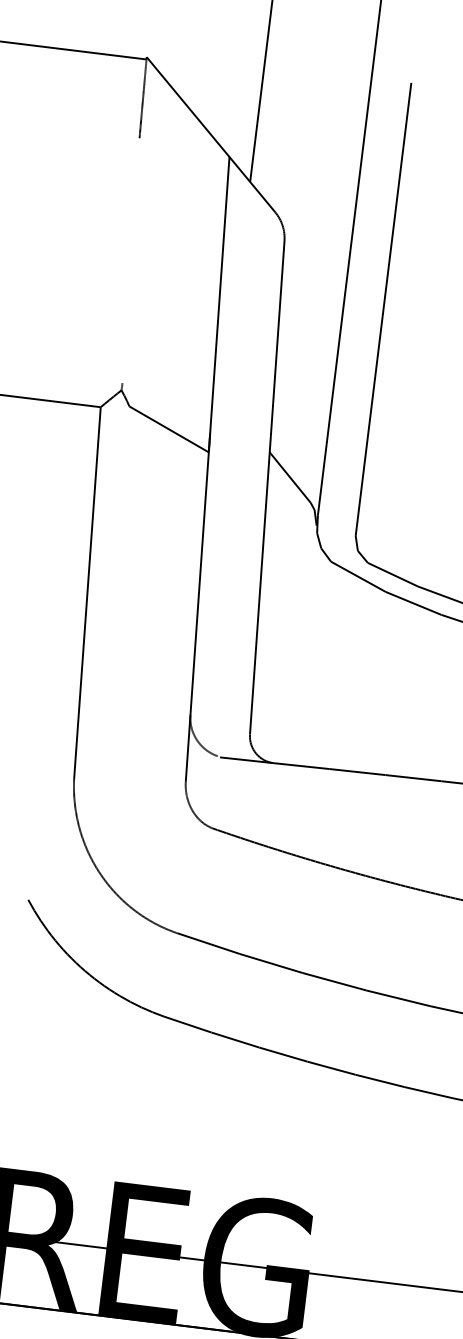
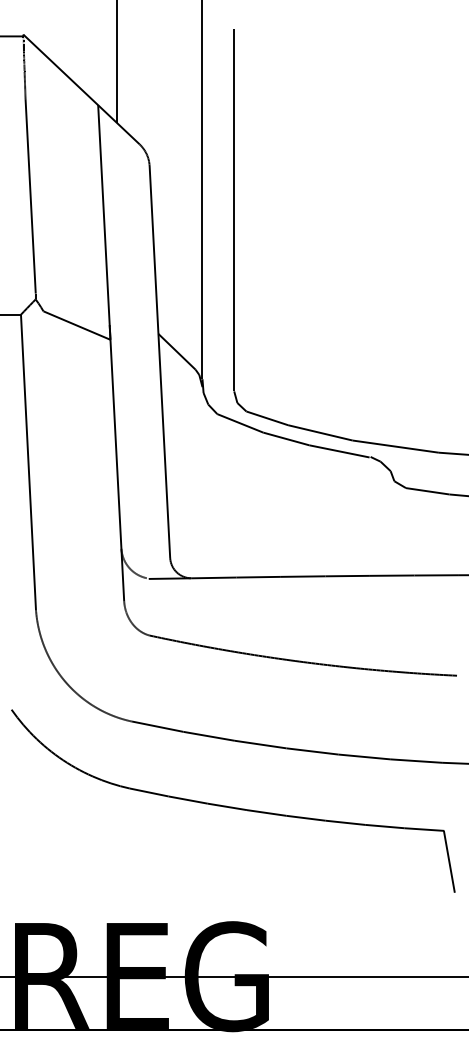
line: (130, 260) -> (30, 196), added

